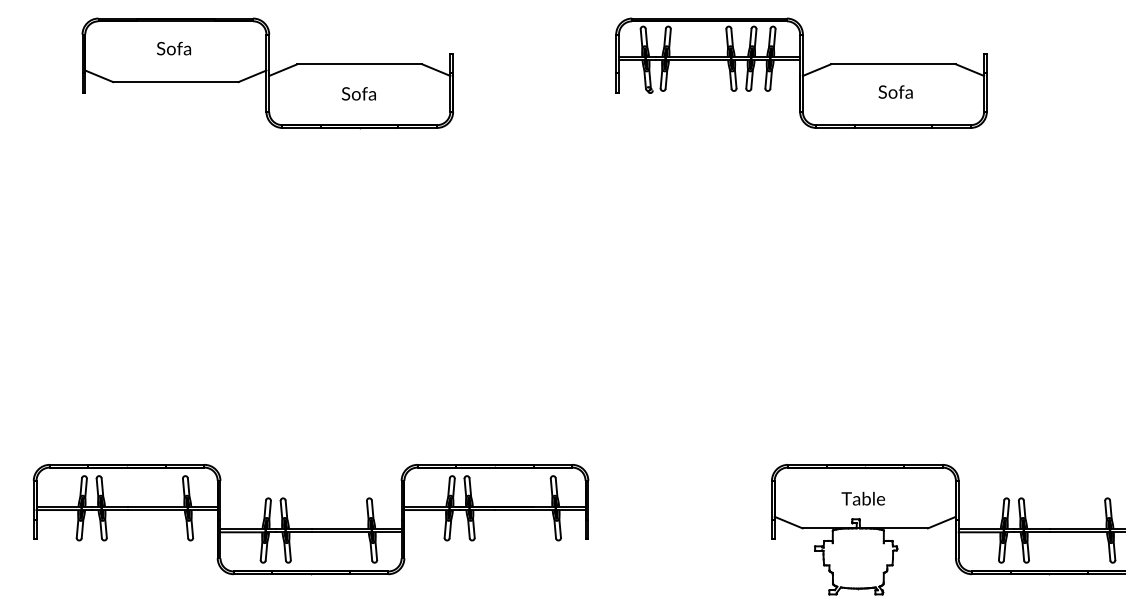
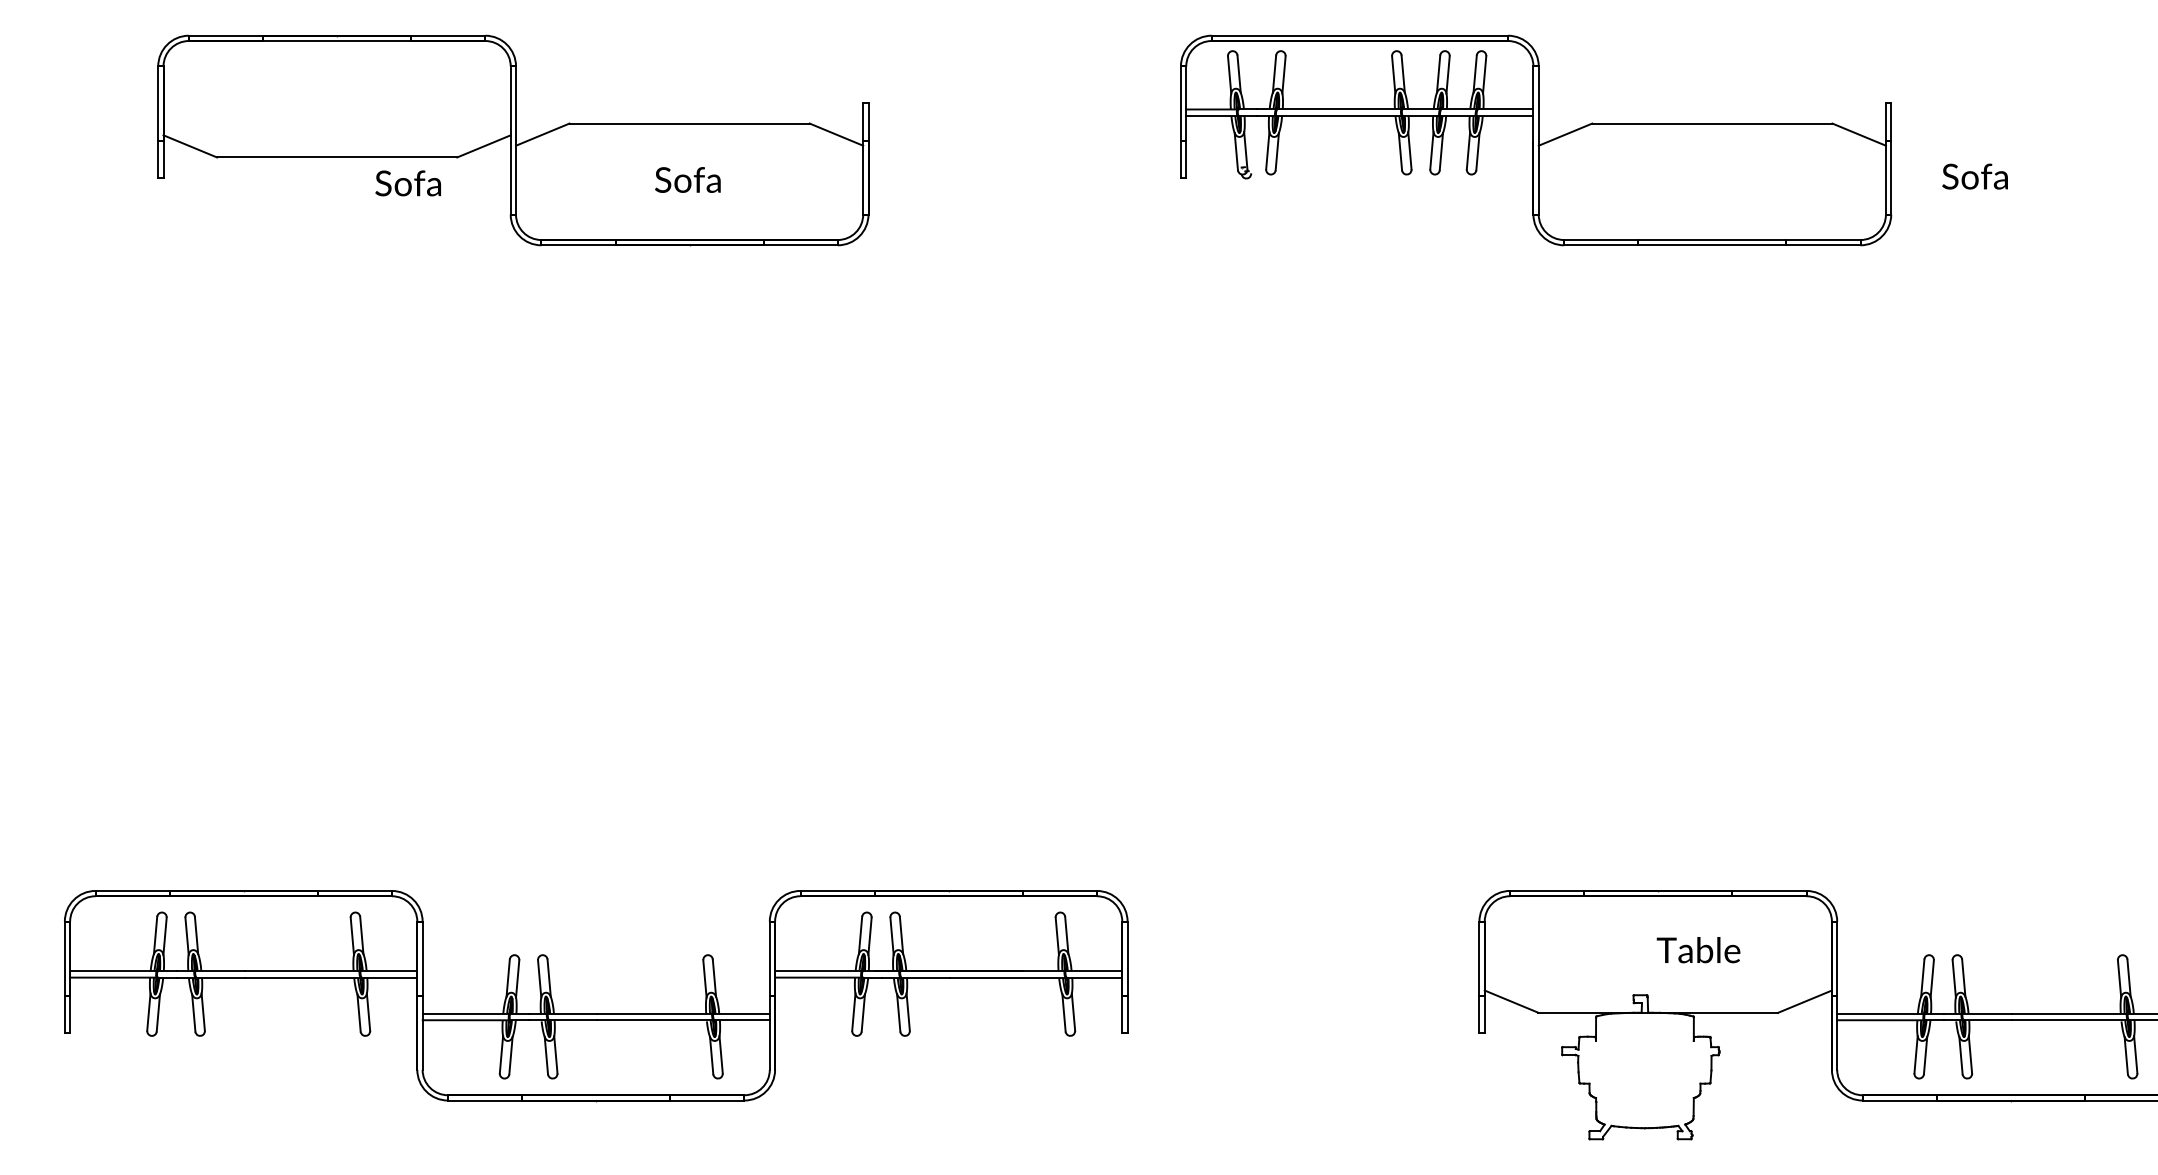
text: (173, 48) -> (407, 183), moved
text: (895, 91) -> (1974, 175), moved
text: (862, 498) -> (1697, 949), moved

